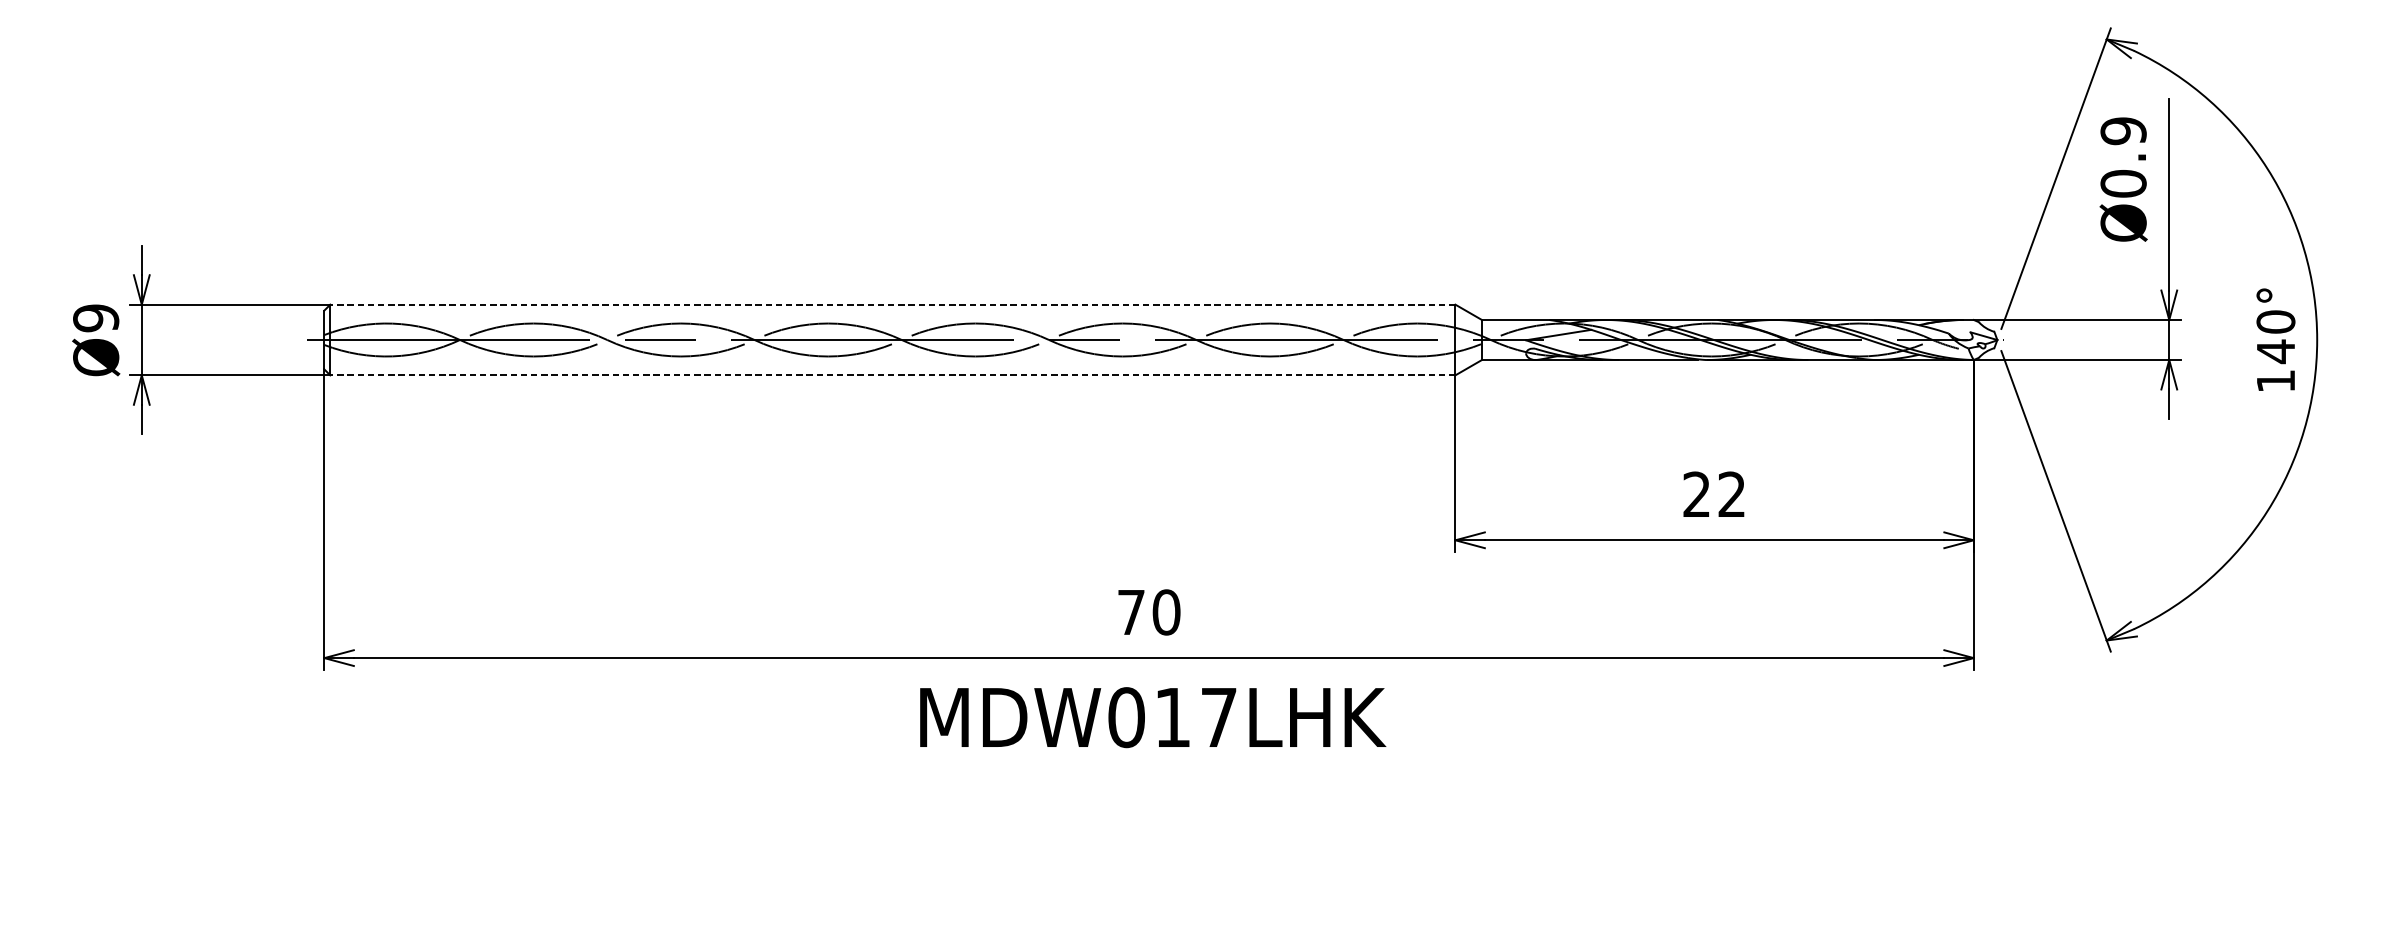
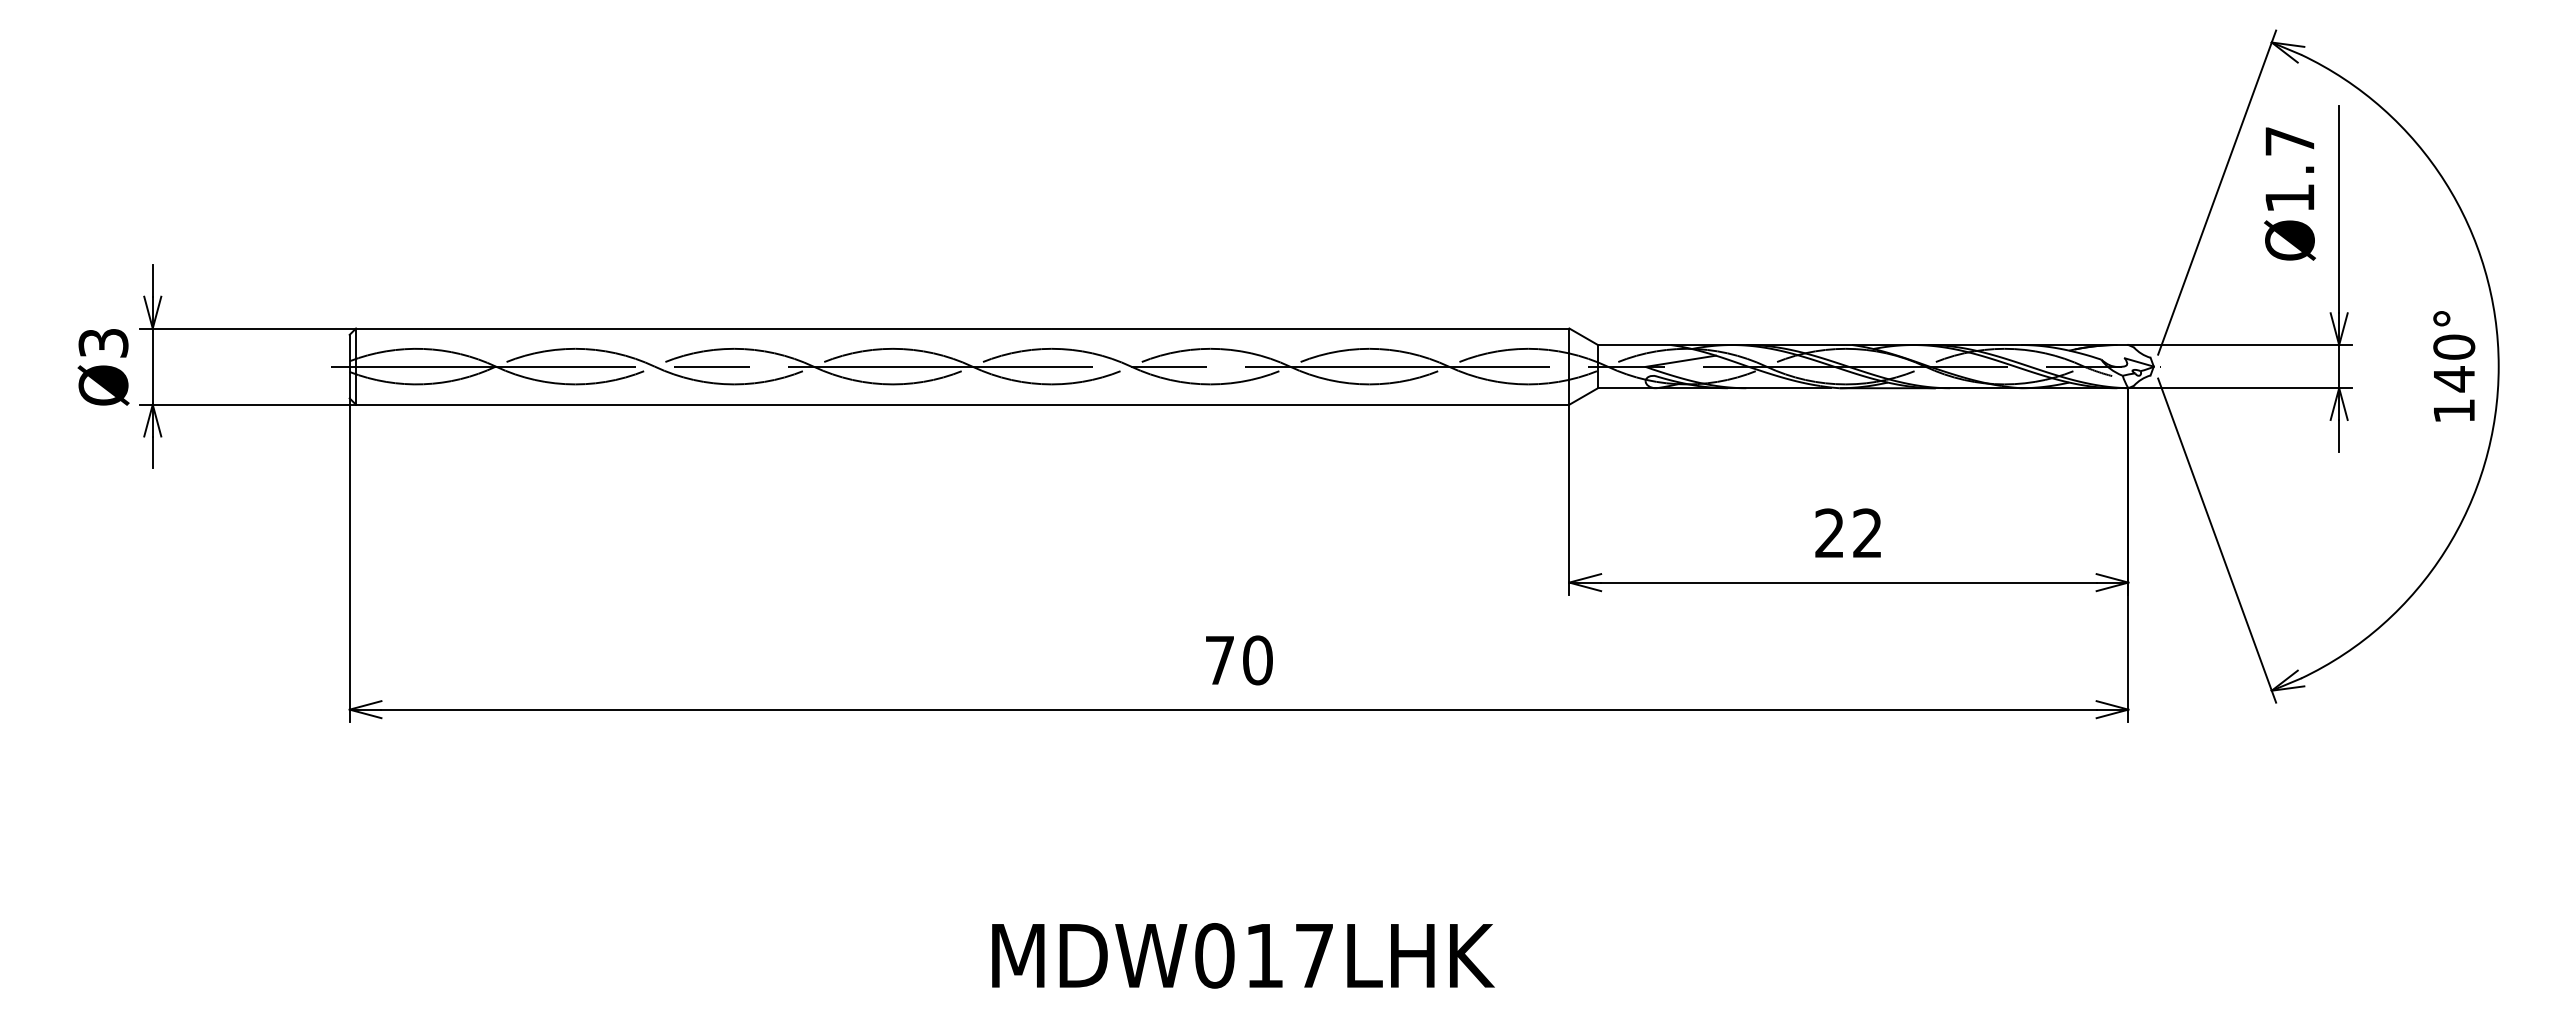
text: (2123, 157) -> (2289, 169), Ø0.9 -> Ø1.7
line: (892, 304) -> (962, 328), dashed -> solid
text: (96, 318) -> (103, 343), Ø9 -> Ø3
line: (892, 375) -> (962, 404), dashed -> solid
text: (1153, 717) -> (1243, 955), moved

